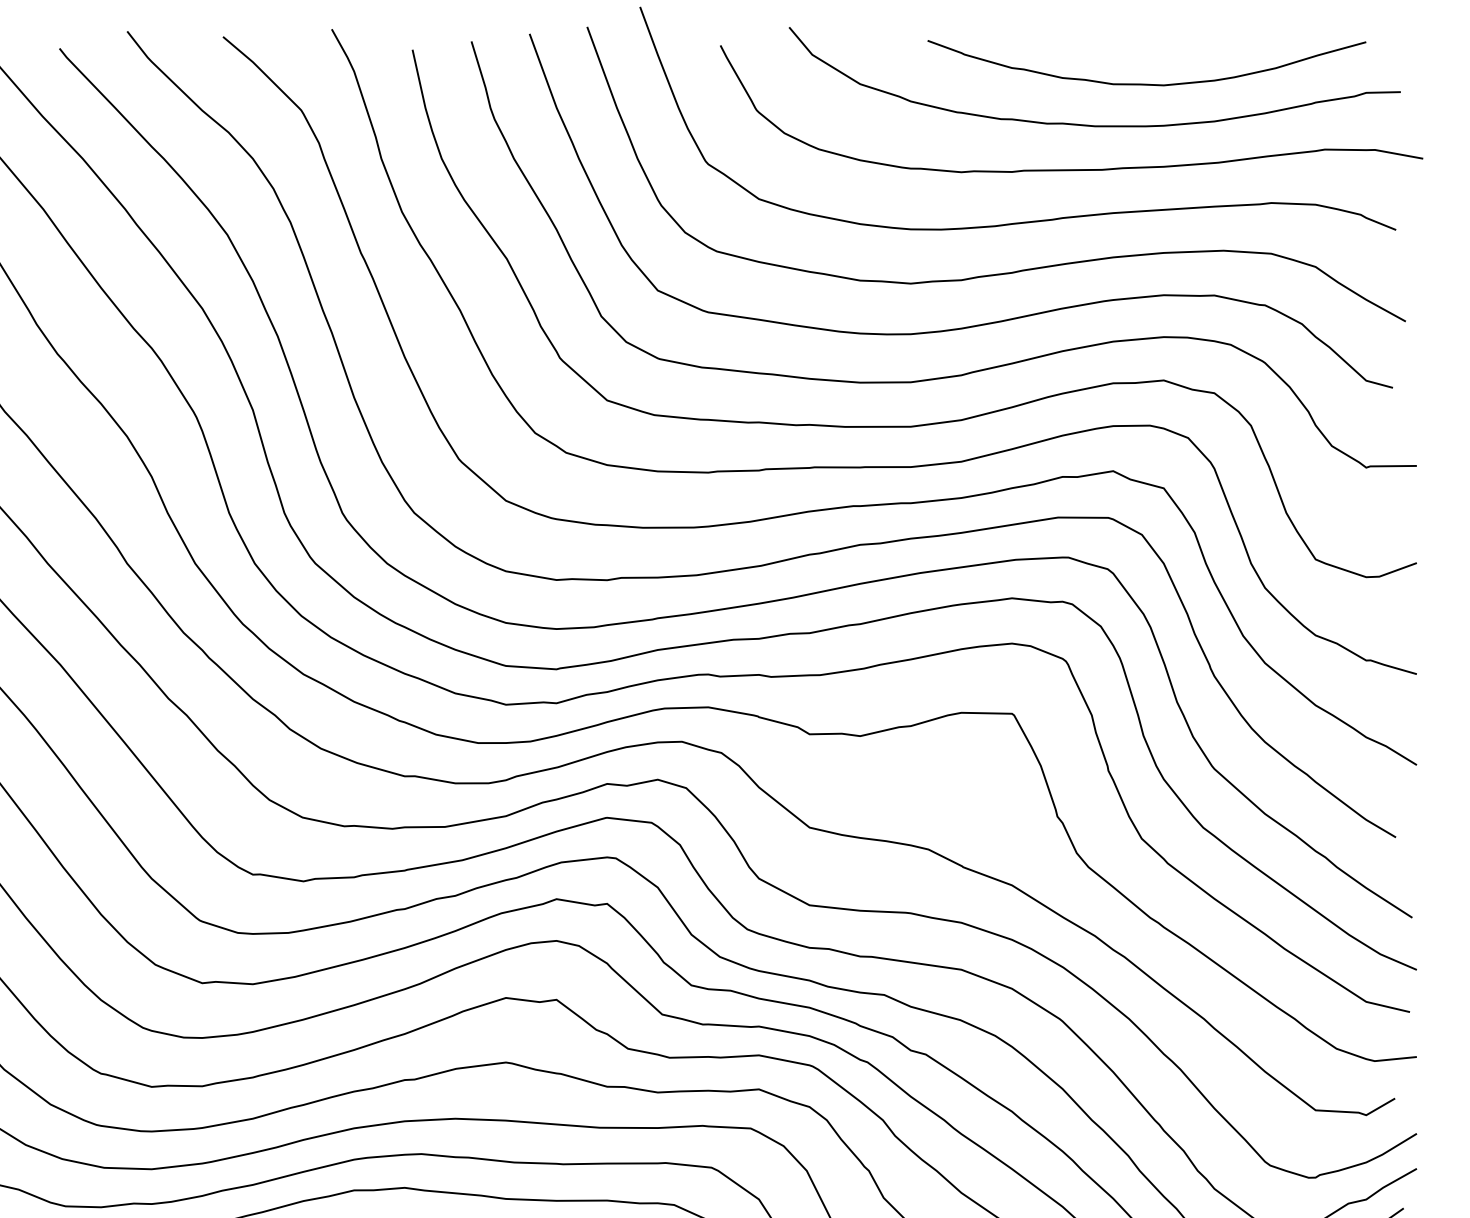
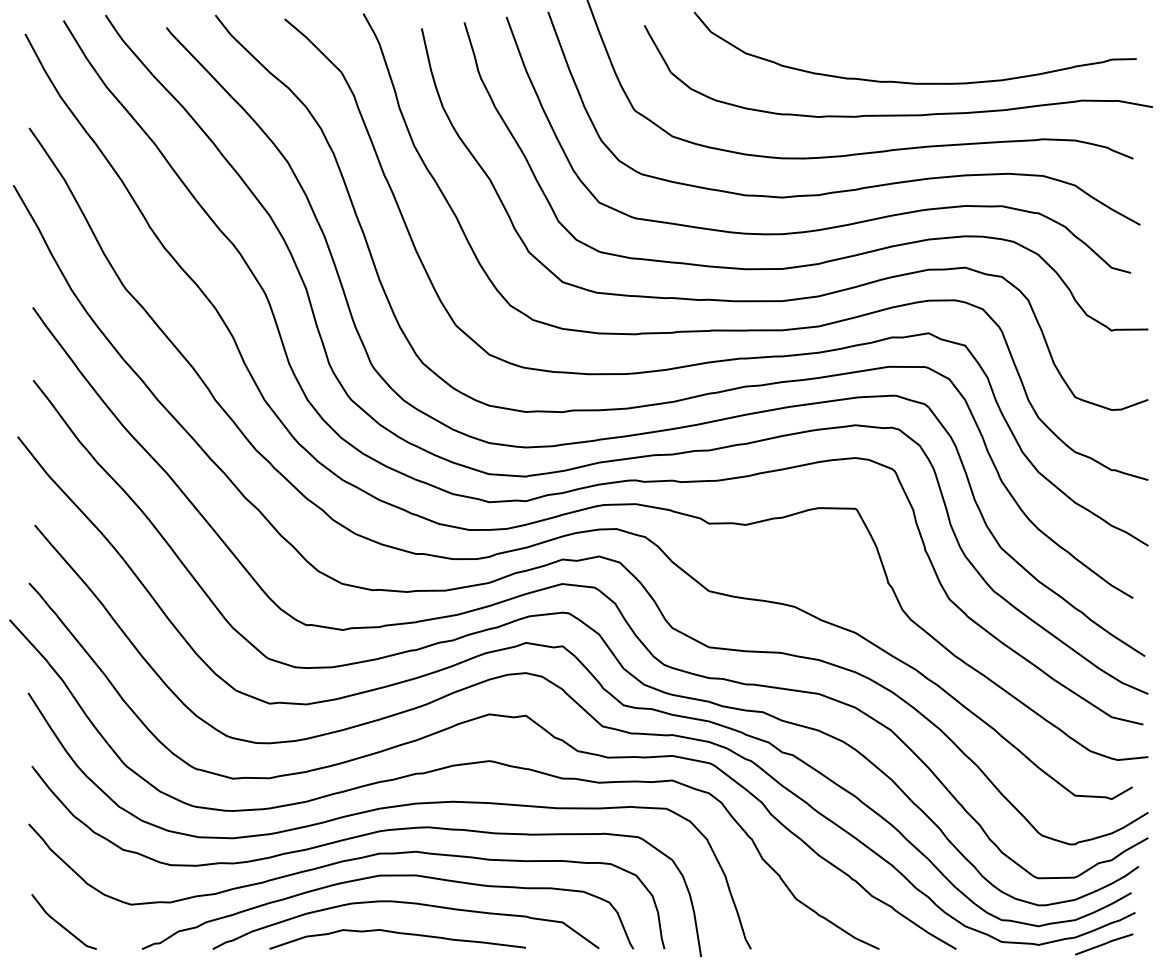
curve: (1146, 83) -> (952, 52), removed

